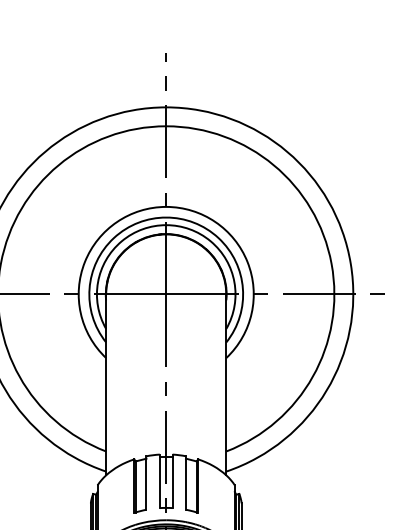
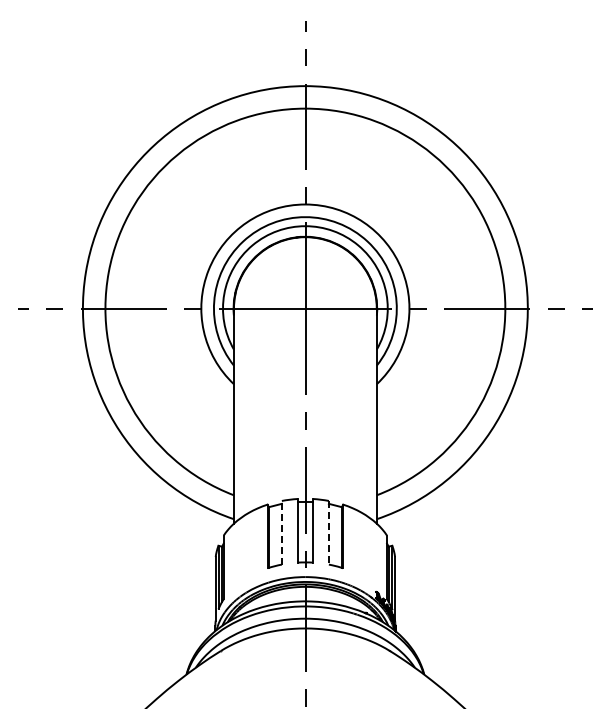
line: (146, 482) -> (281, 532), solid -> dashed
line: (185, 482) -> (328, 532), solid -> dashed

